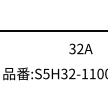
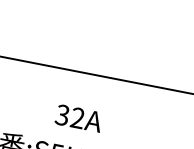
text: (80, 48) -> (78, 117), moved

